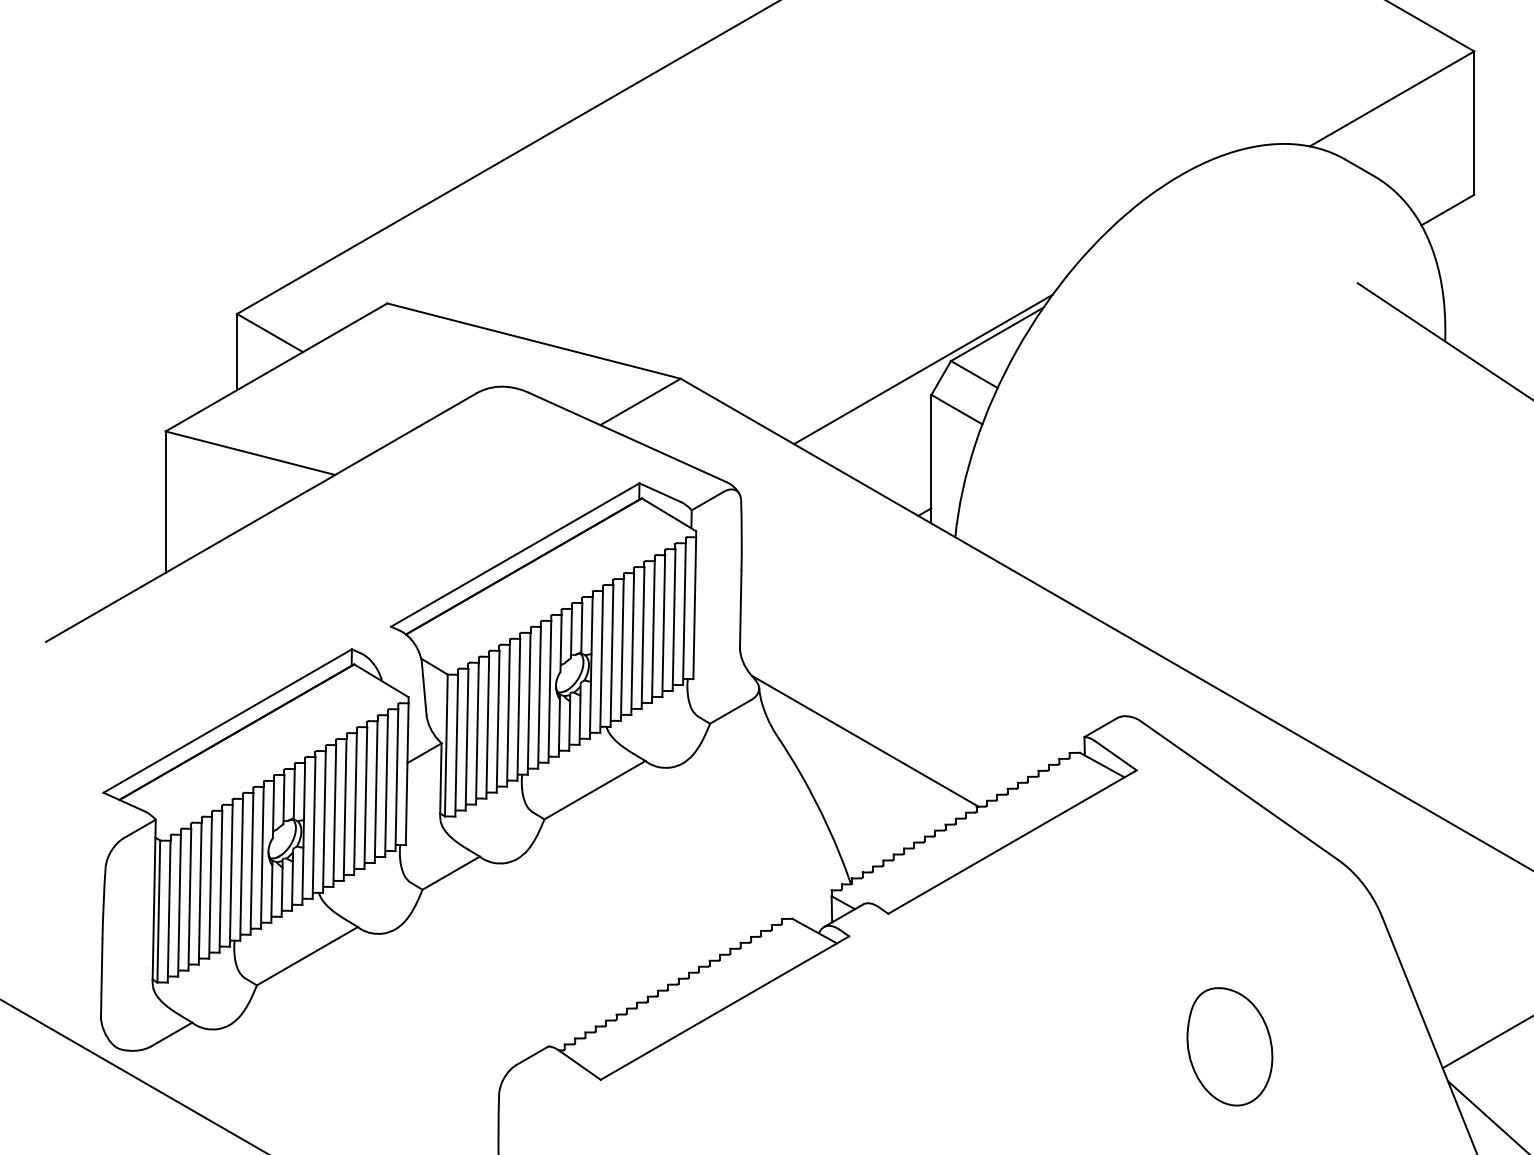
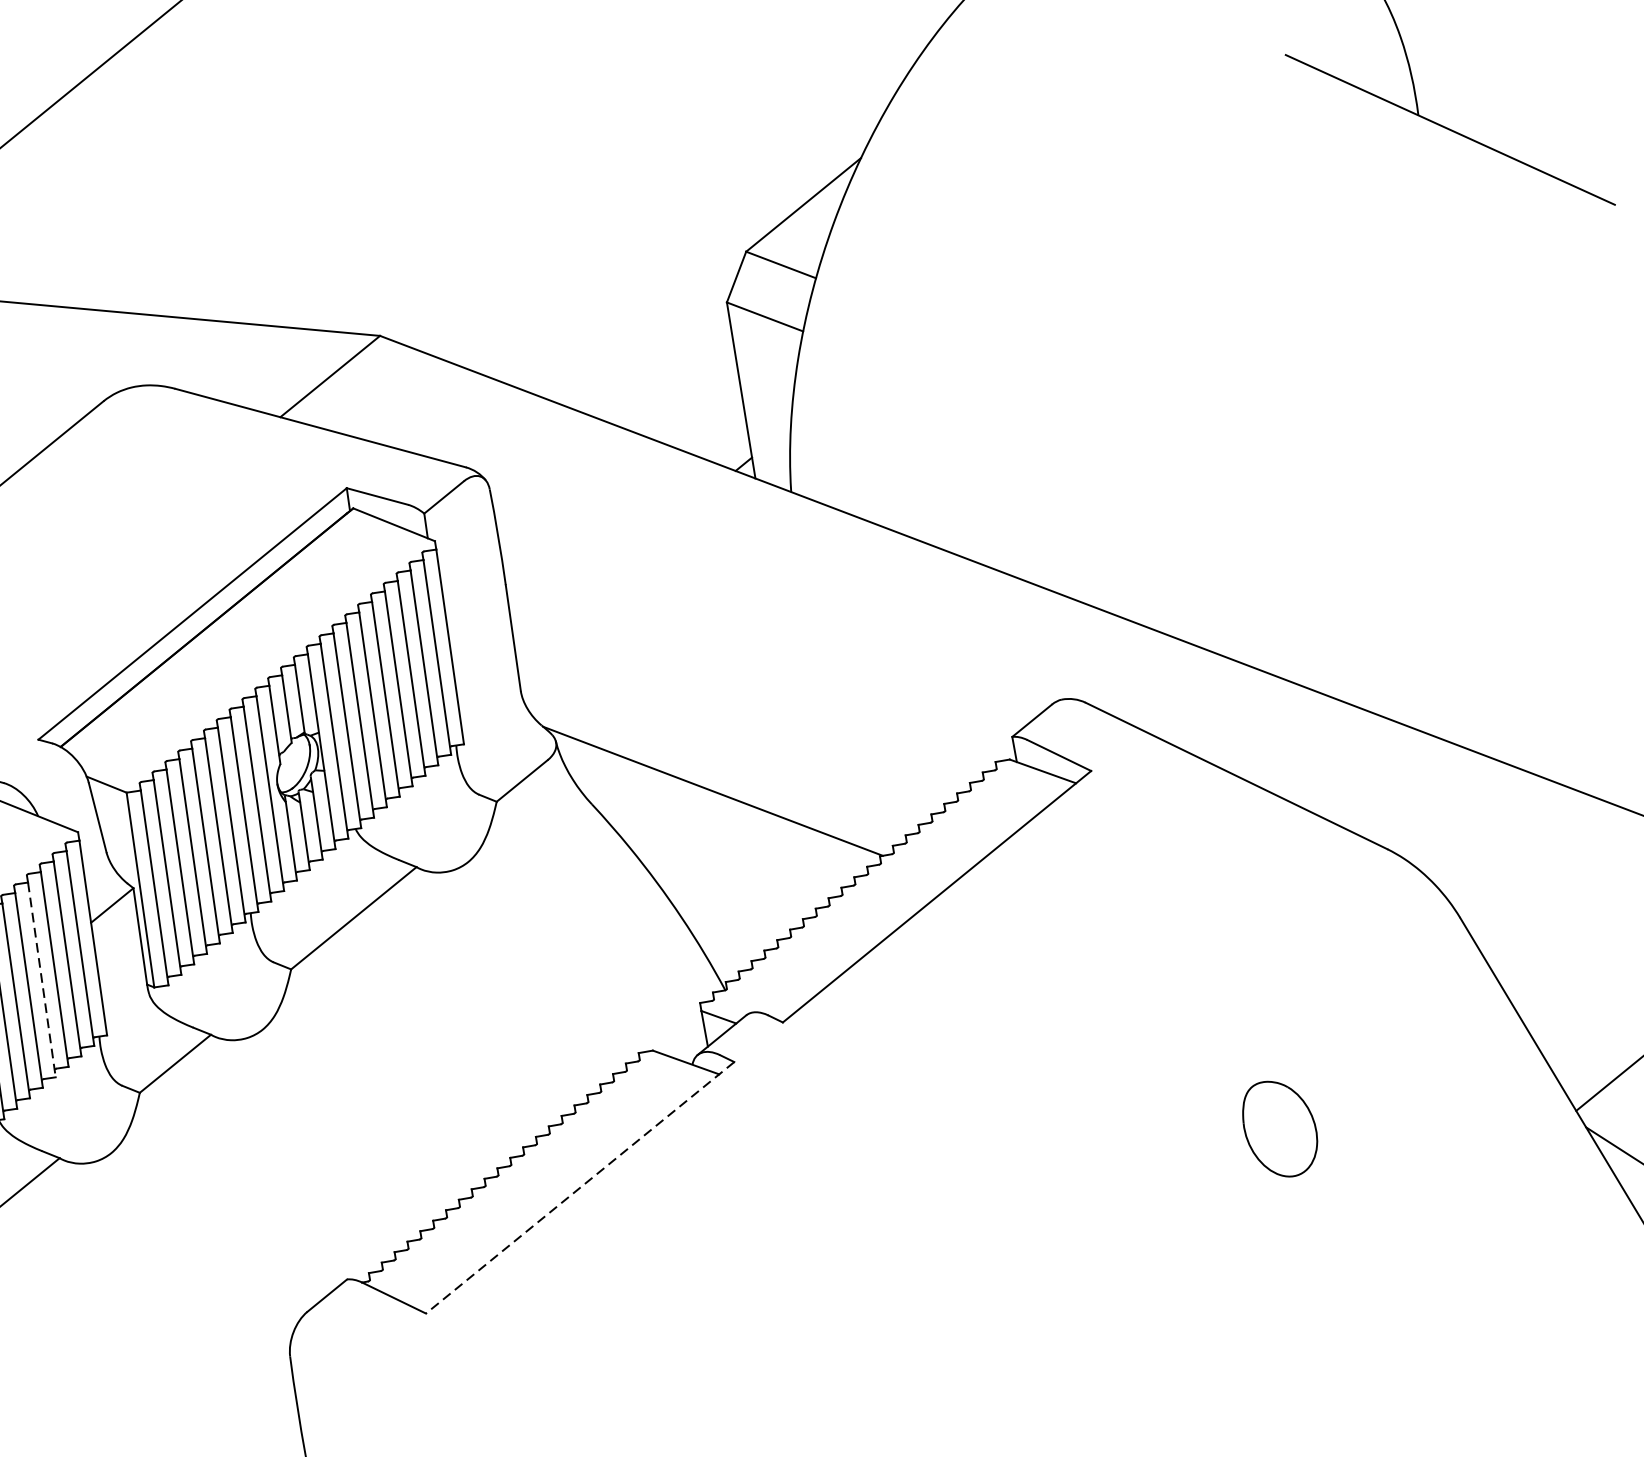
line: (923, 369) -> (710, 269), removed
line: (365, 798) -> (41, 980), solid -> dashed
line: (724, 1008) -> (579, 1188), solid -> dashed
part: (1229, 1046) -> (1279, 1128), size x0.6

